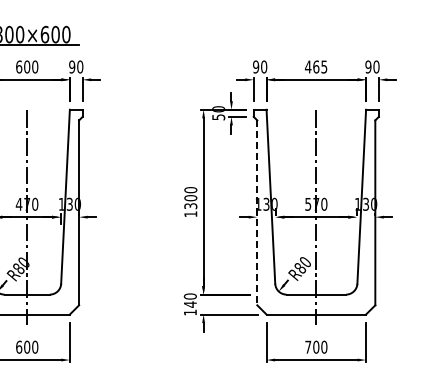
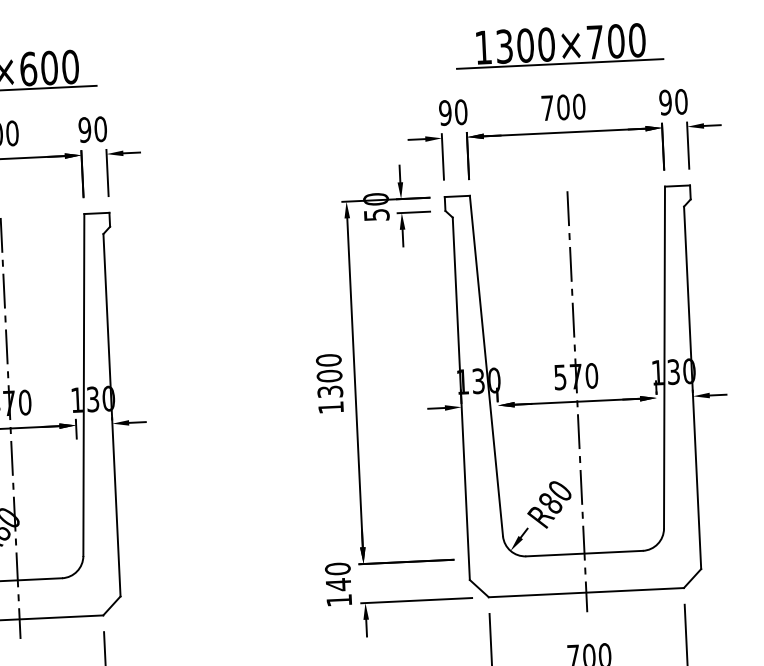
part: (315, 35) -> (558, 45), added
text: (315, 66) -> (561, 106), 465 -> 700
line: (257, 213) -> (461, 400), dashed -> solid

